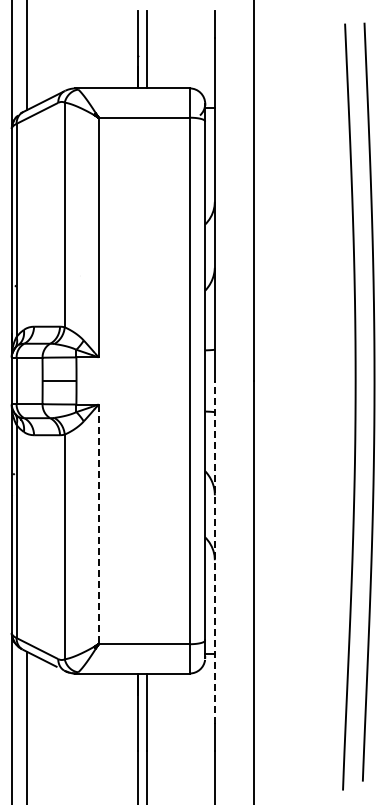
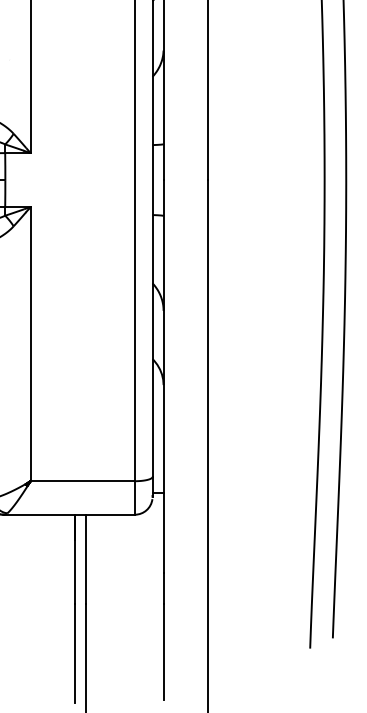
line: (98, 524) -> (30, 344), dashed -> solid
line: (214, 552) -> (163, 376), dashed -> solid

